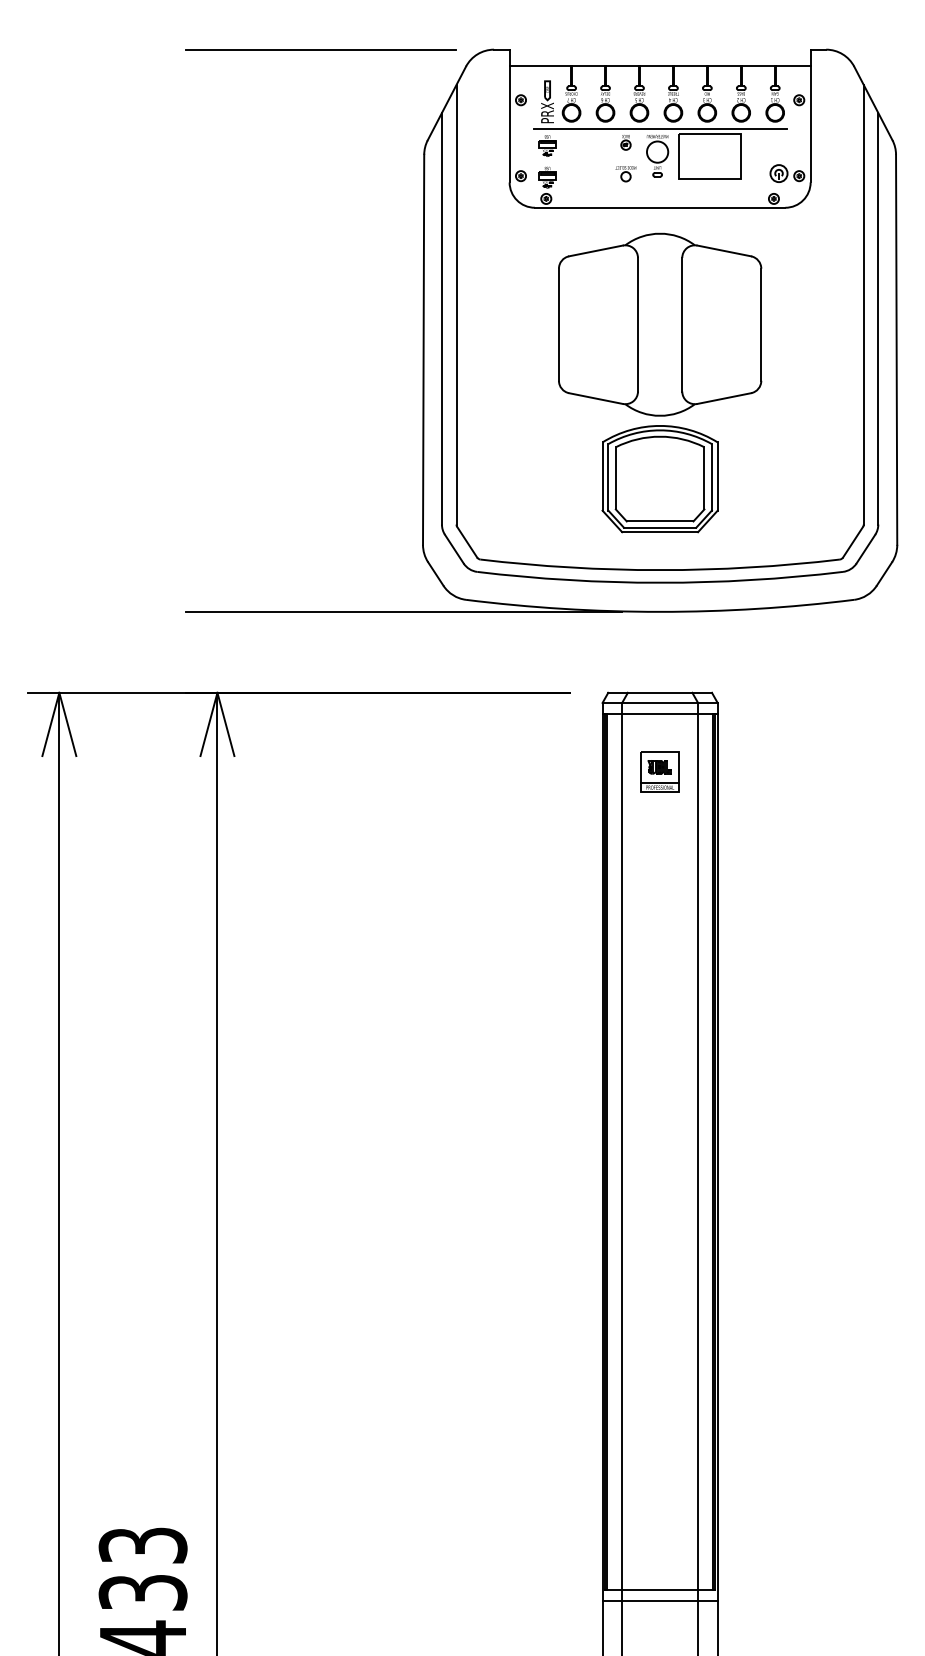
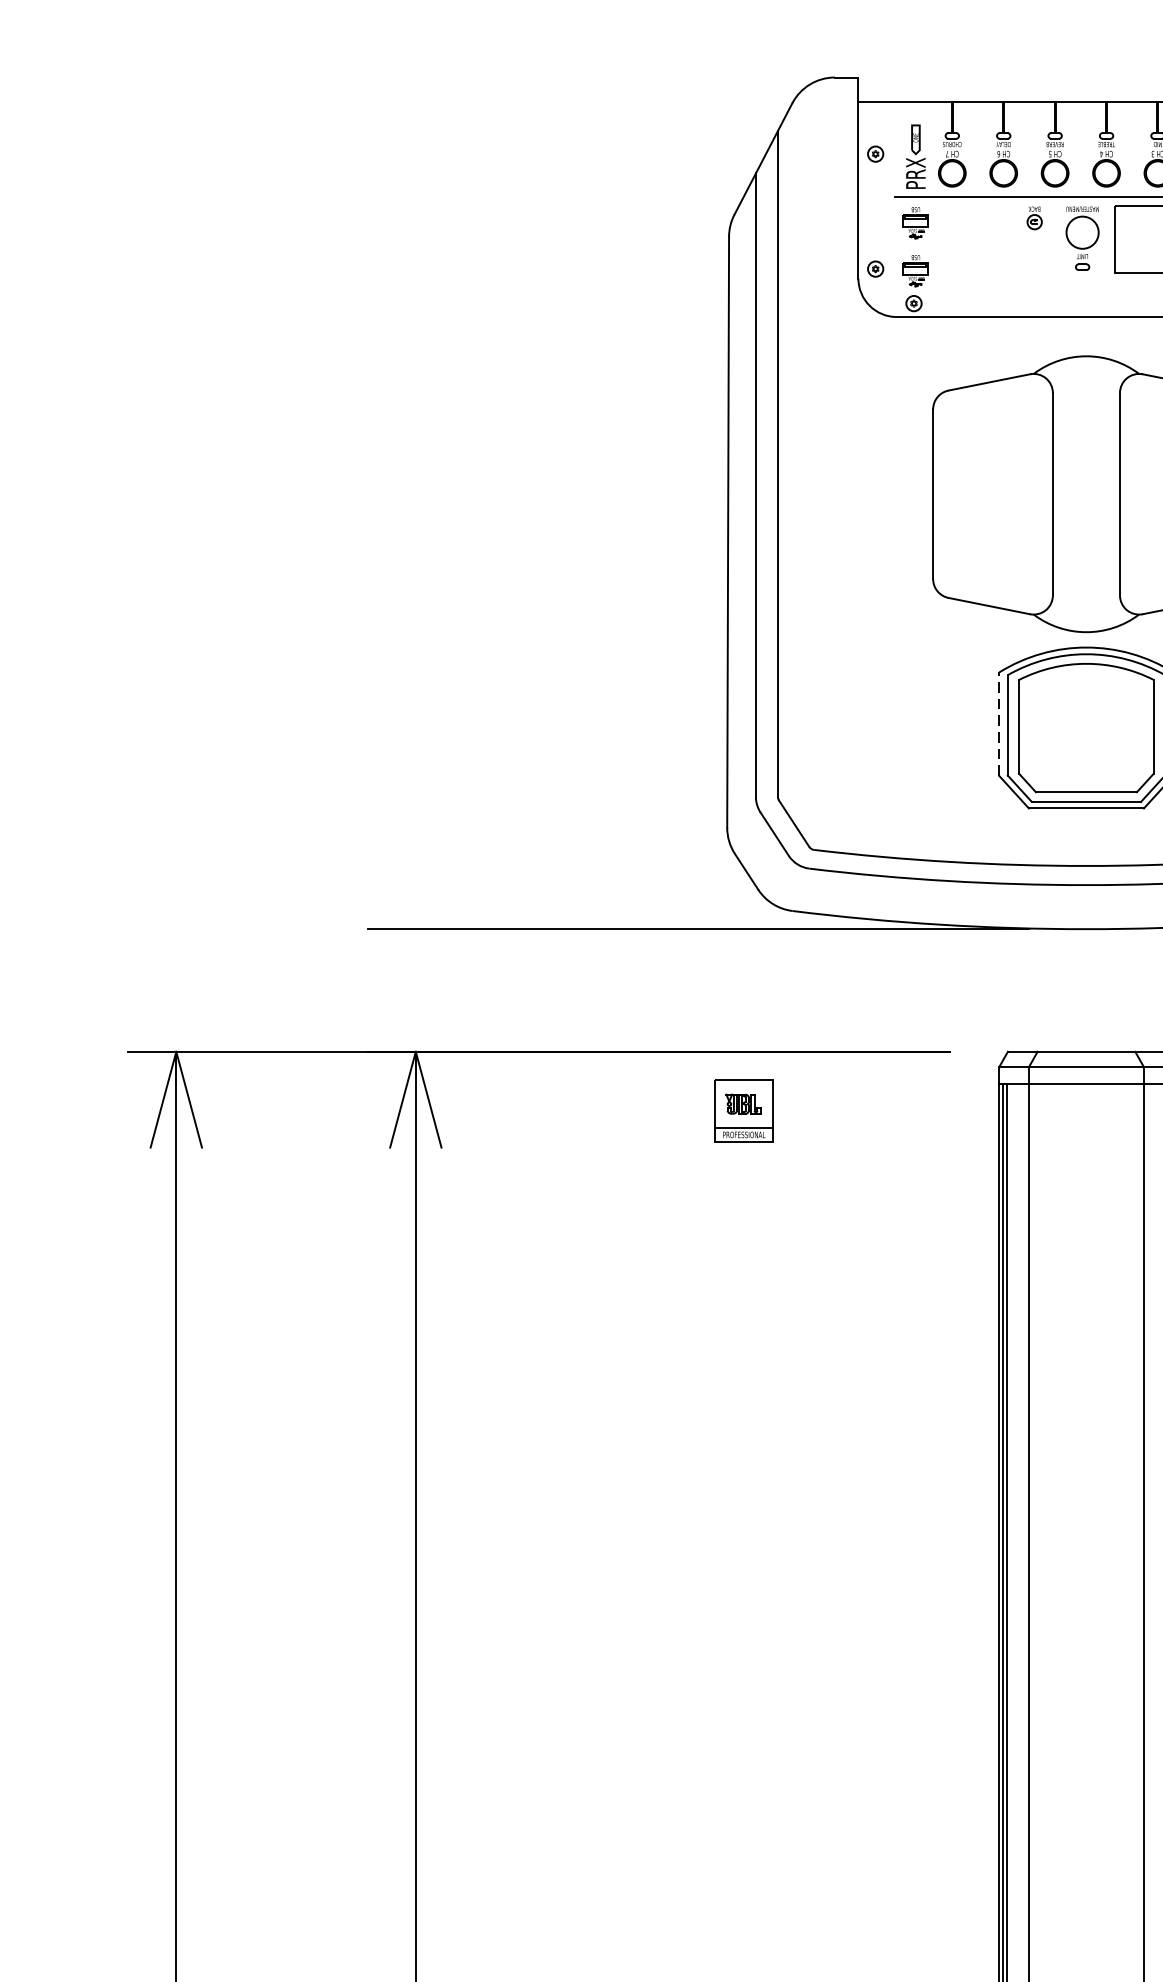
line: (320, 49) -> (571, 77), removed
part: (625, 174) -> (1033, 266), removed
line: (602, 476) -> (999, 724), solid -> dashed
part: (659, 771) -> (743, 1110), moved

